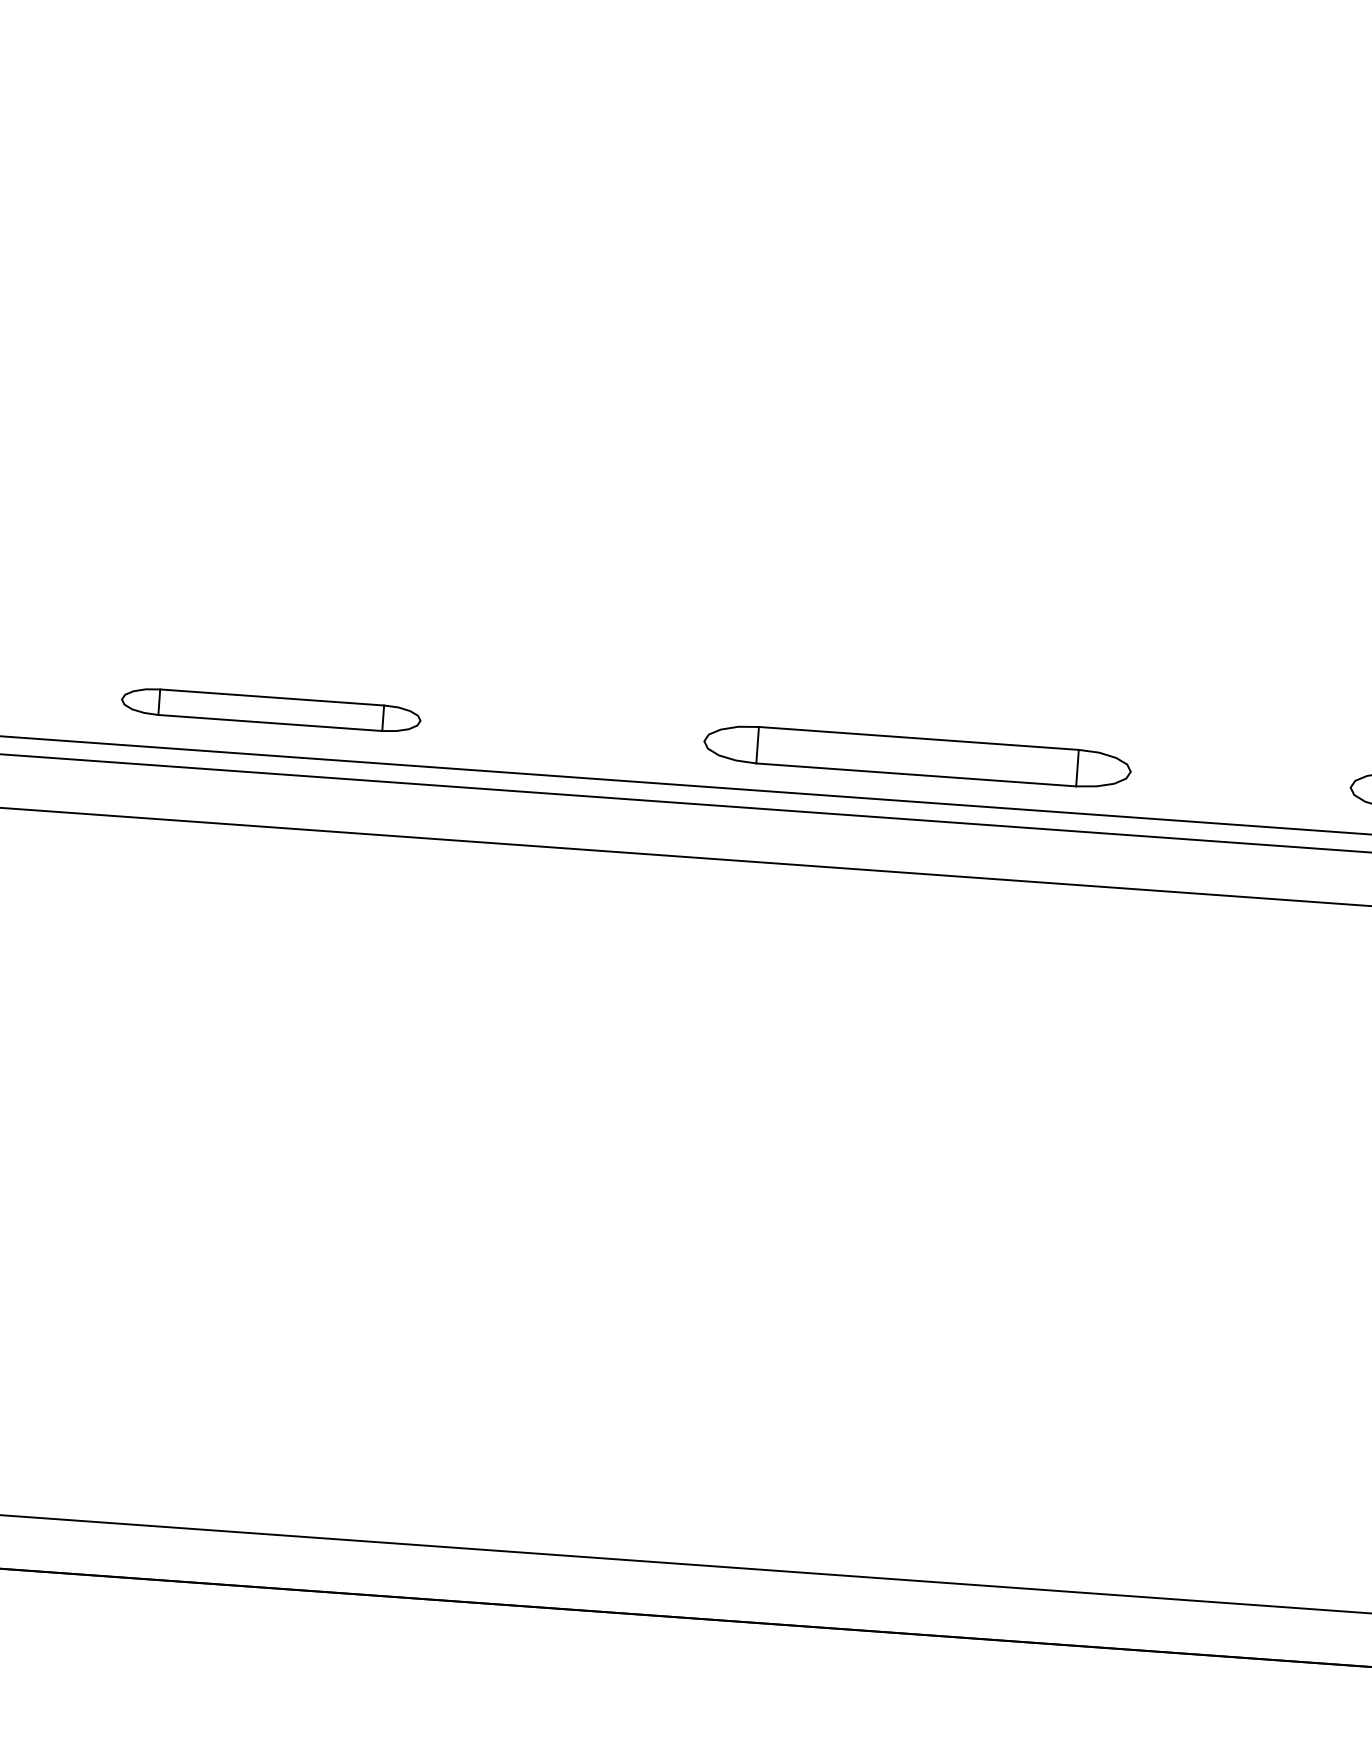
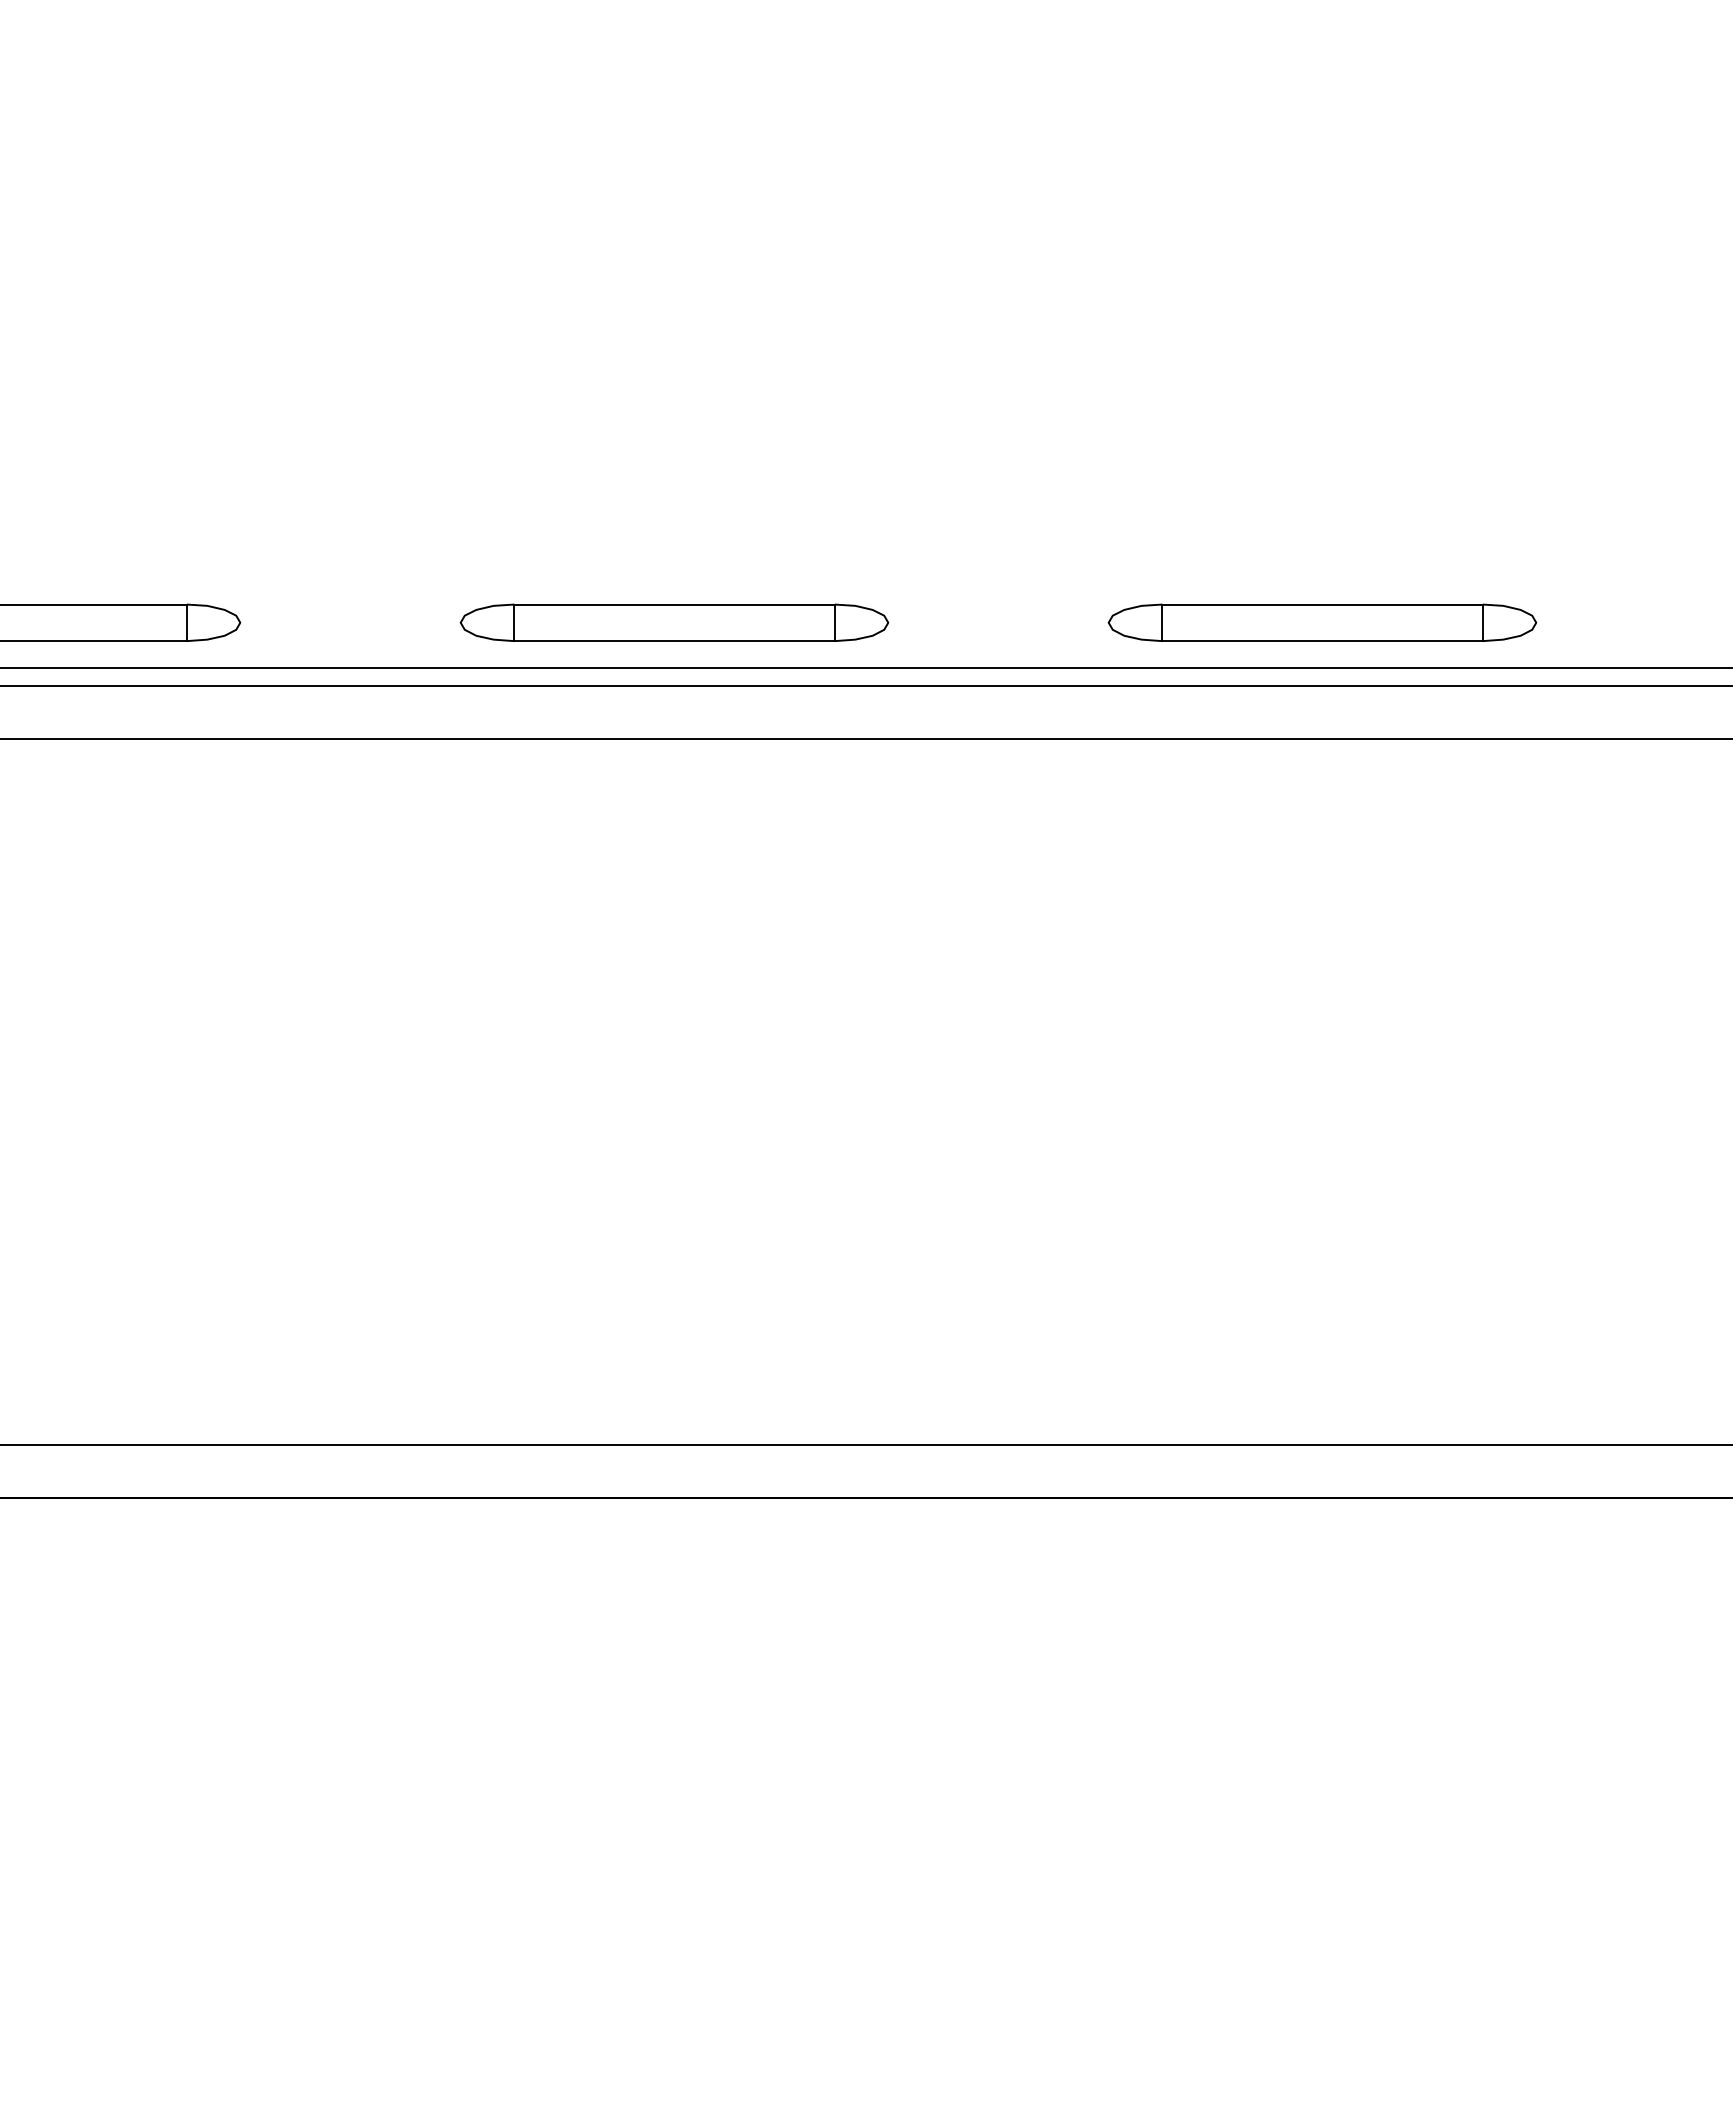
part: (271, 709) -> (674, 622), size x1.43

